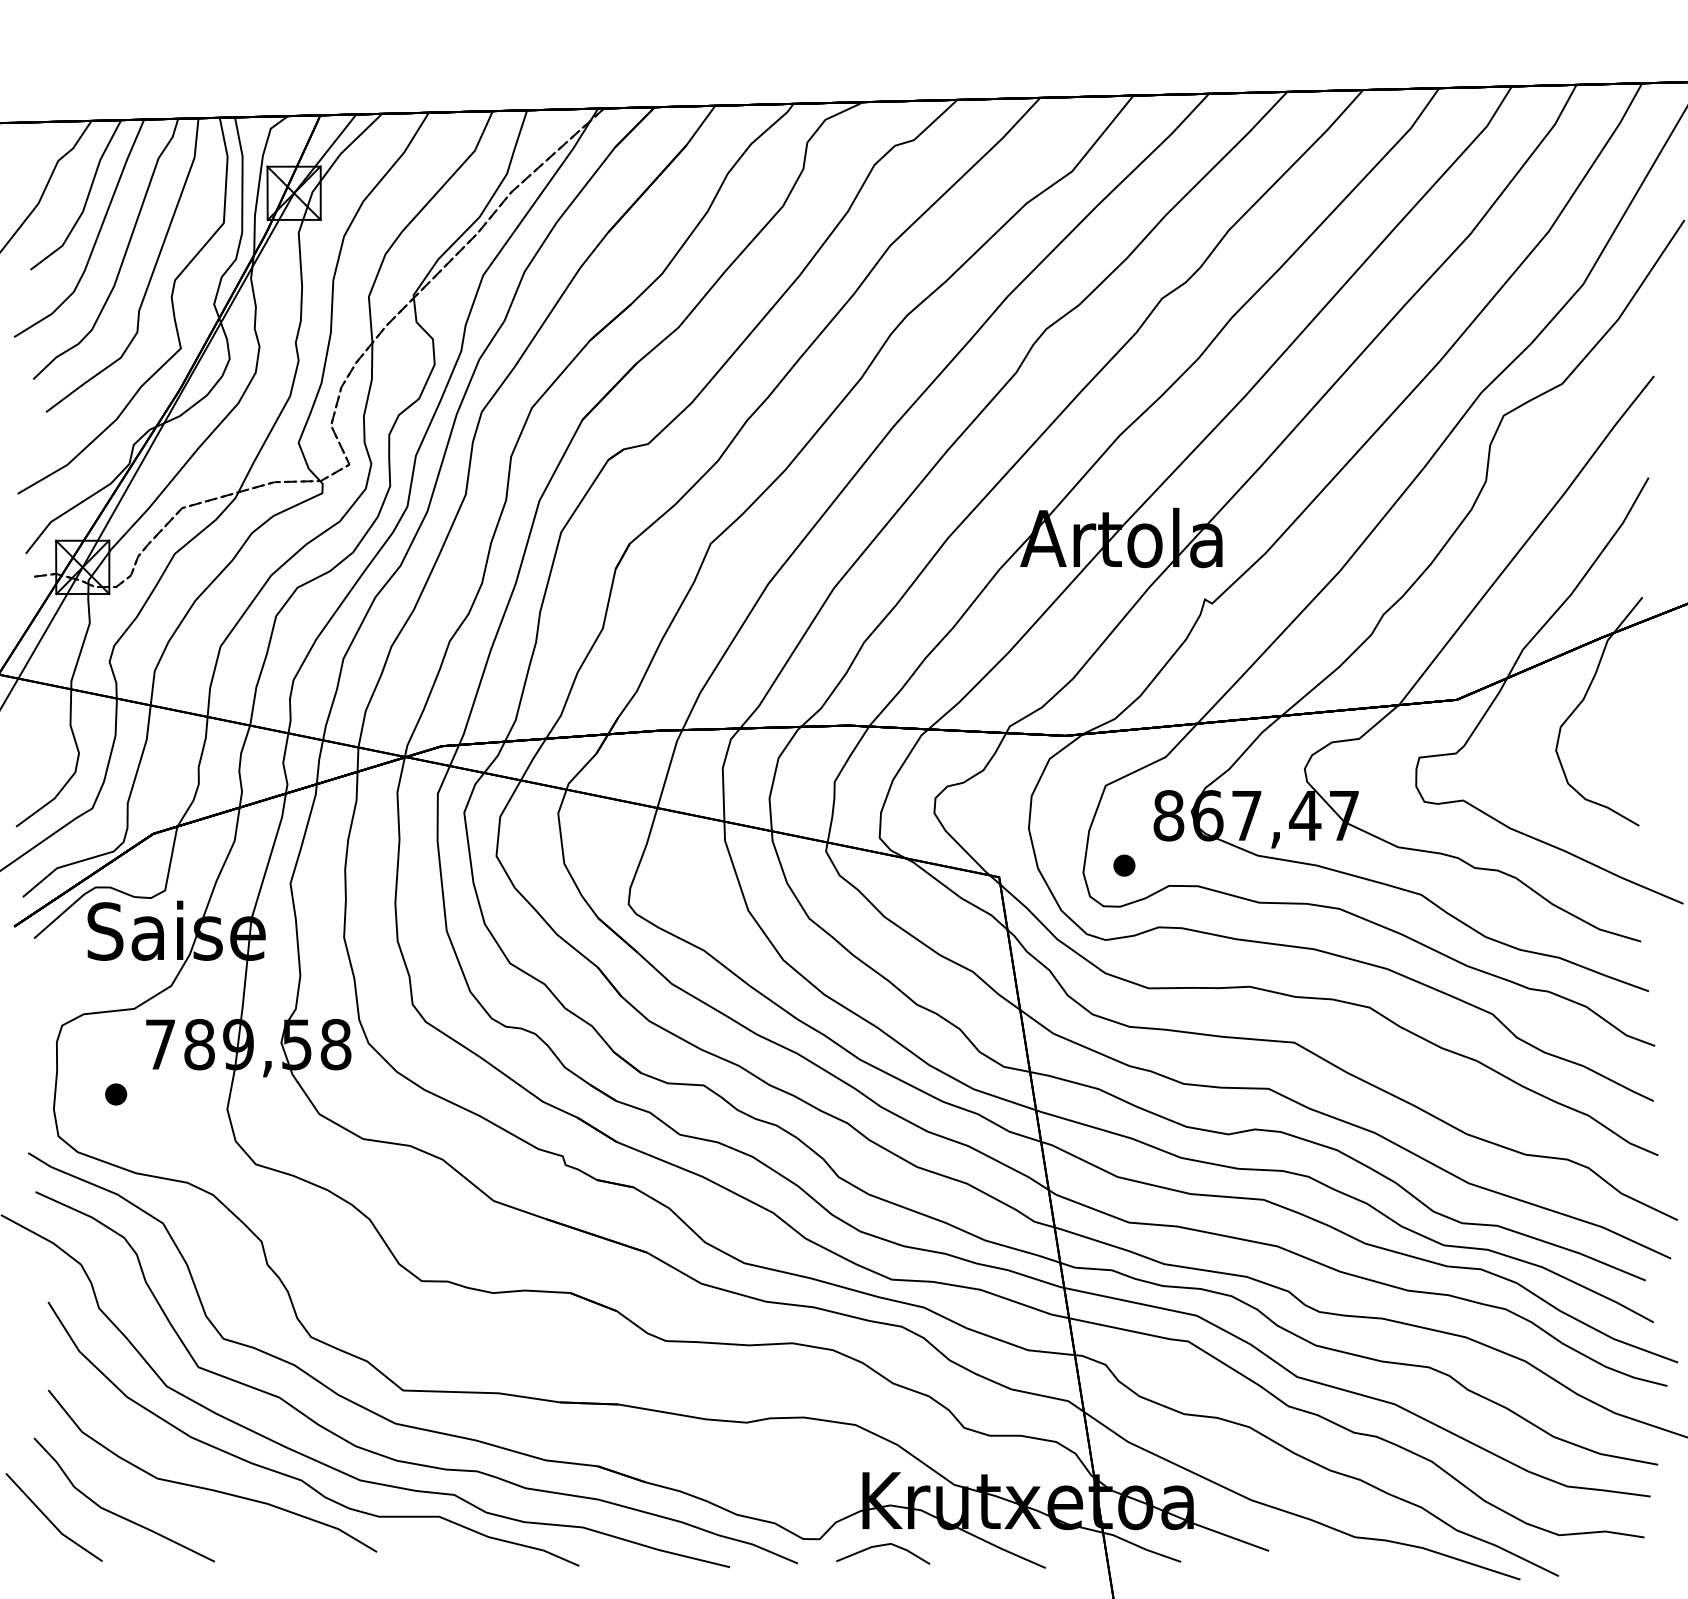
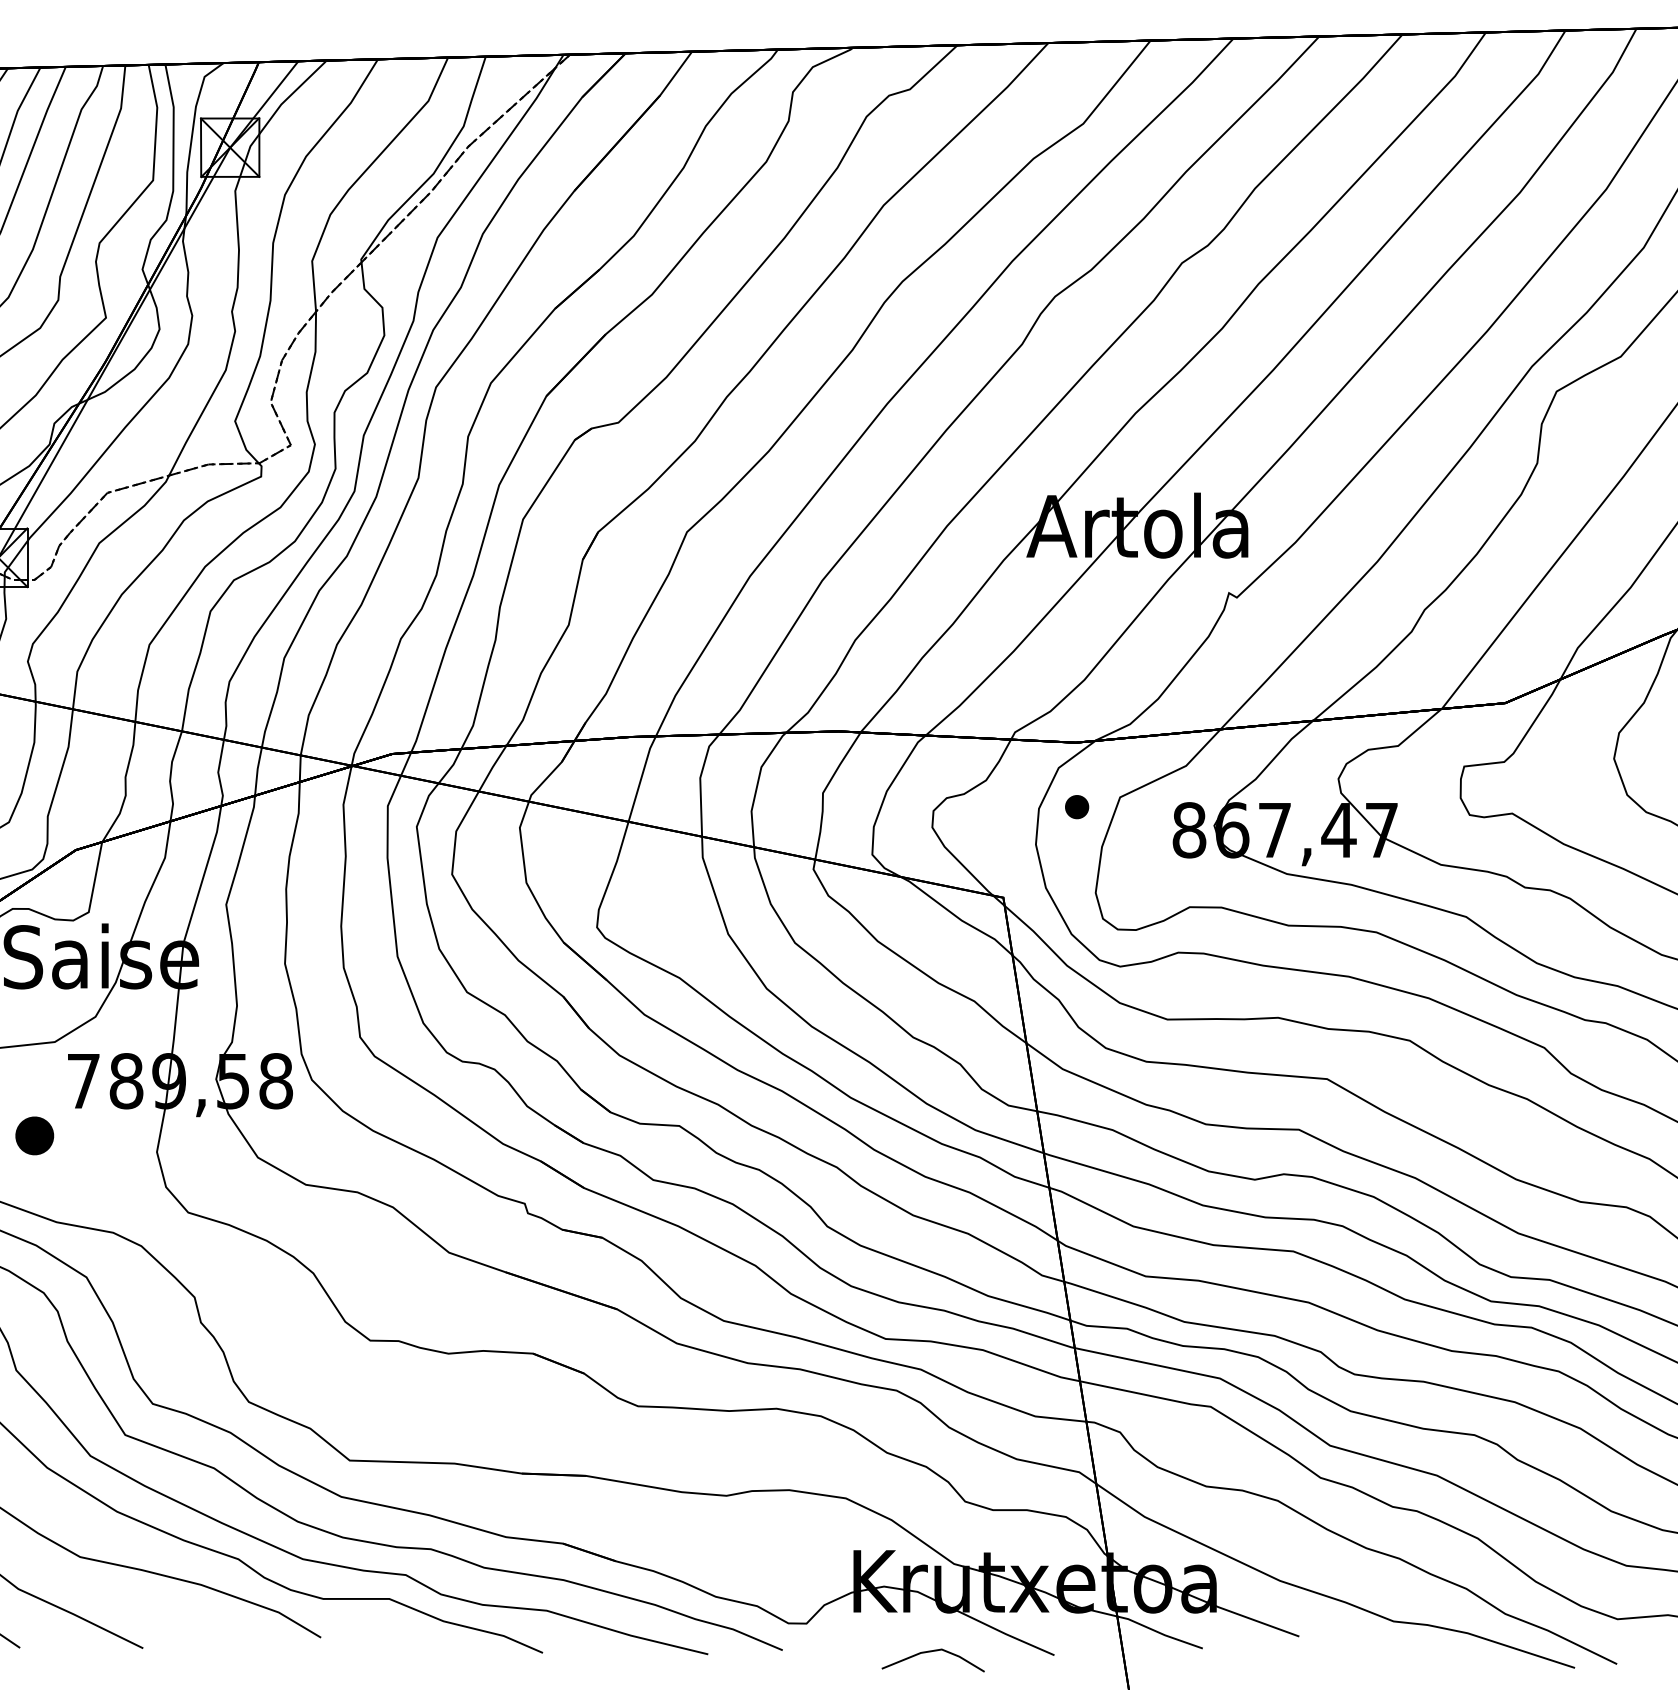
part: (1124, 865) -> (1077, 806), moved
part: (116, 1094) -> (35, 1135), size x1.6
line: (882, 1546) -> (932, 1652), moved

